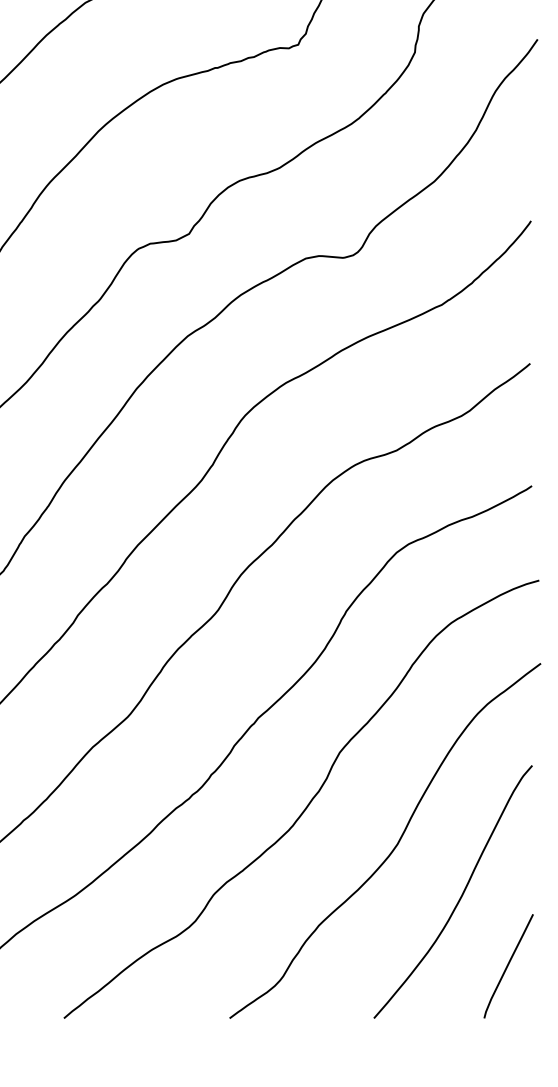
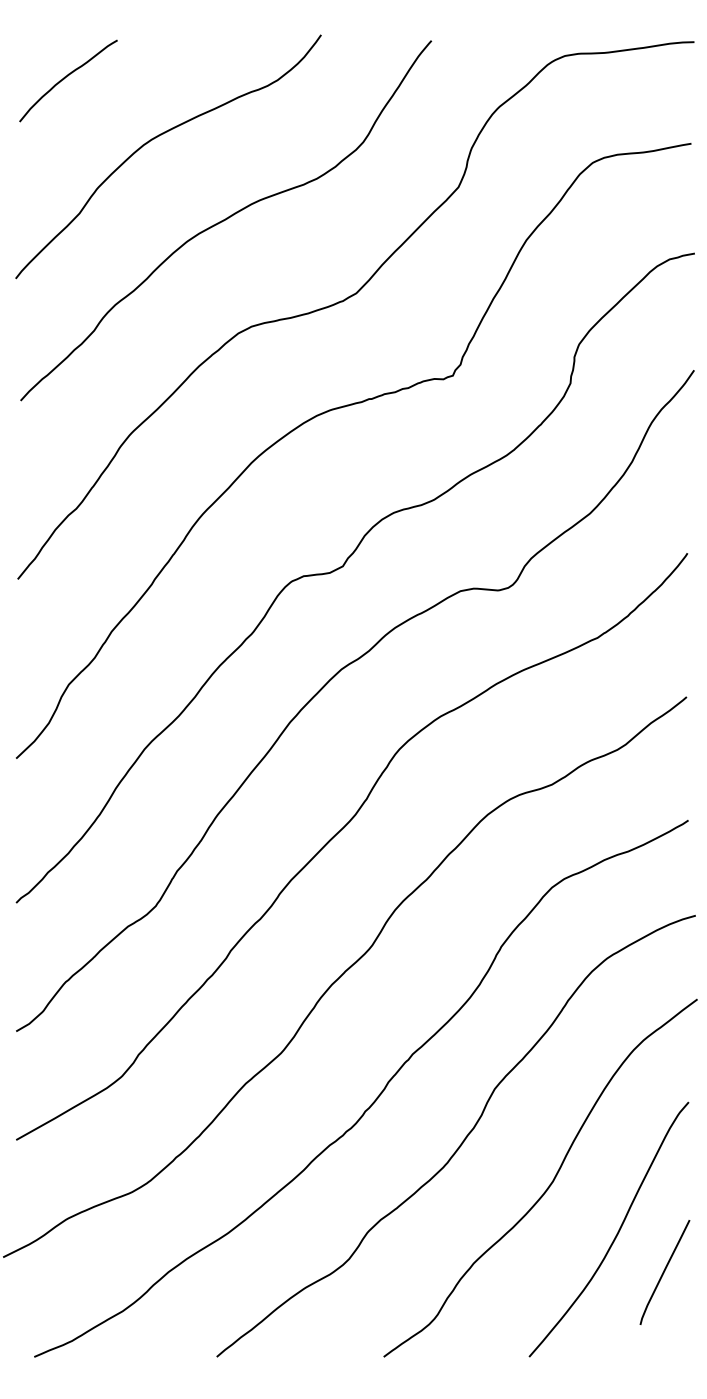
curve: (508, 966) -> (664, 1272), moved

